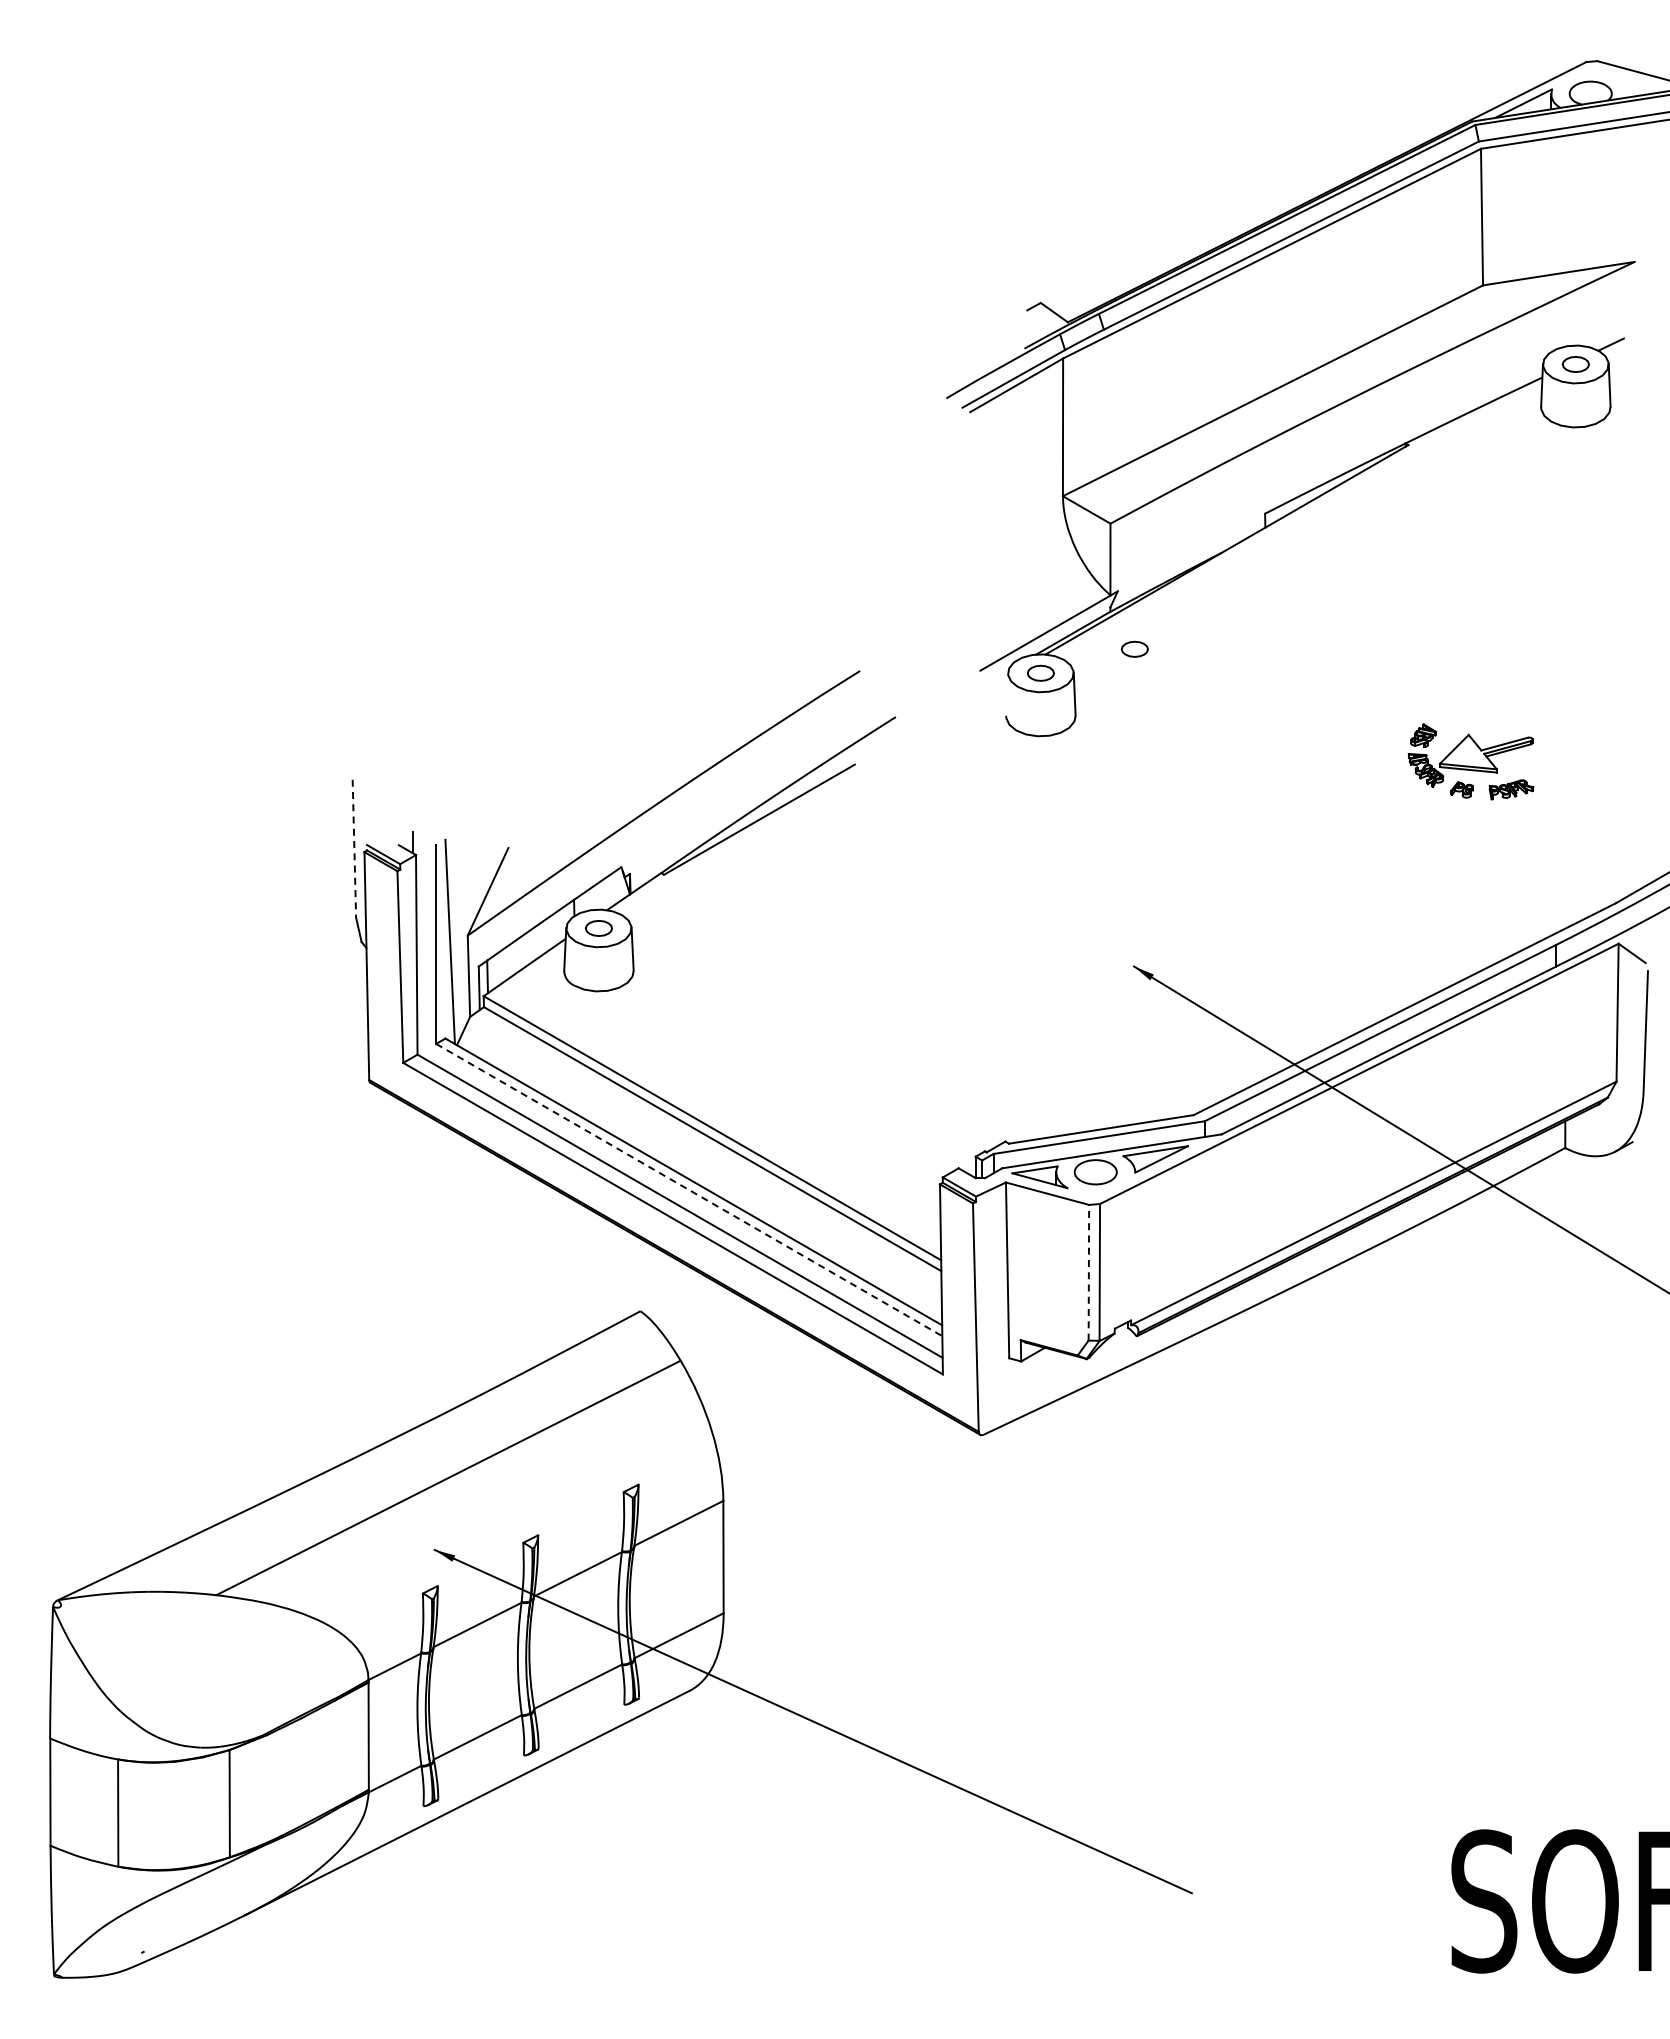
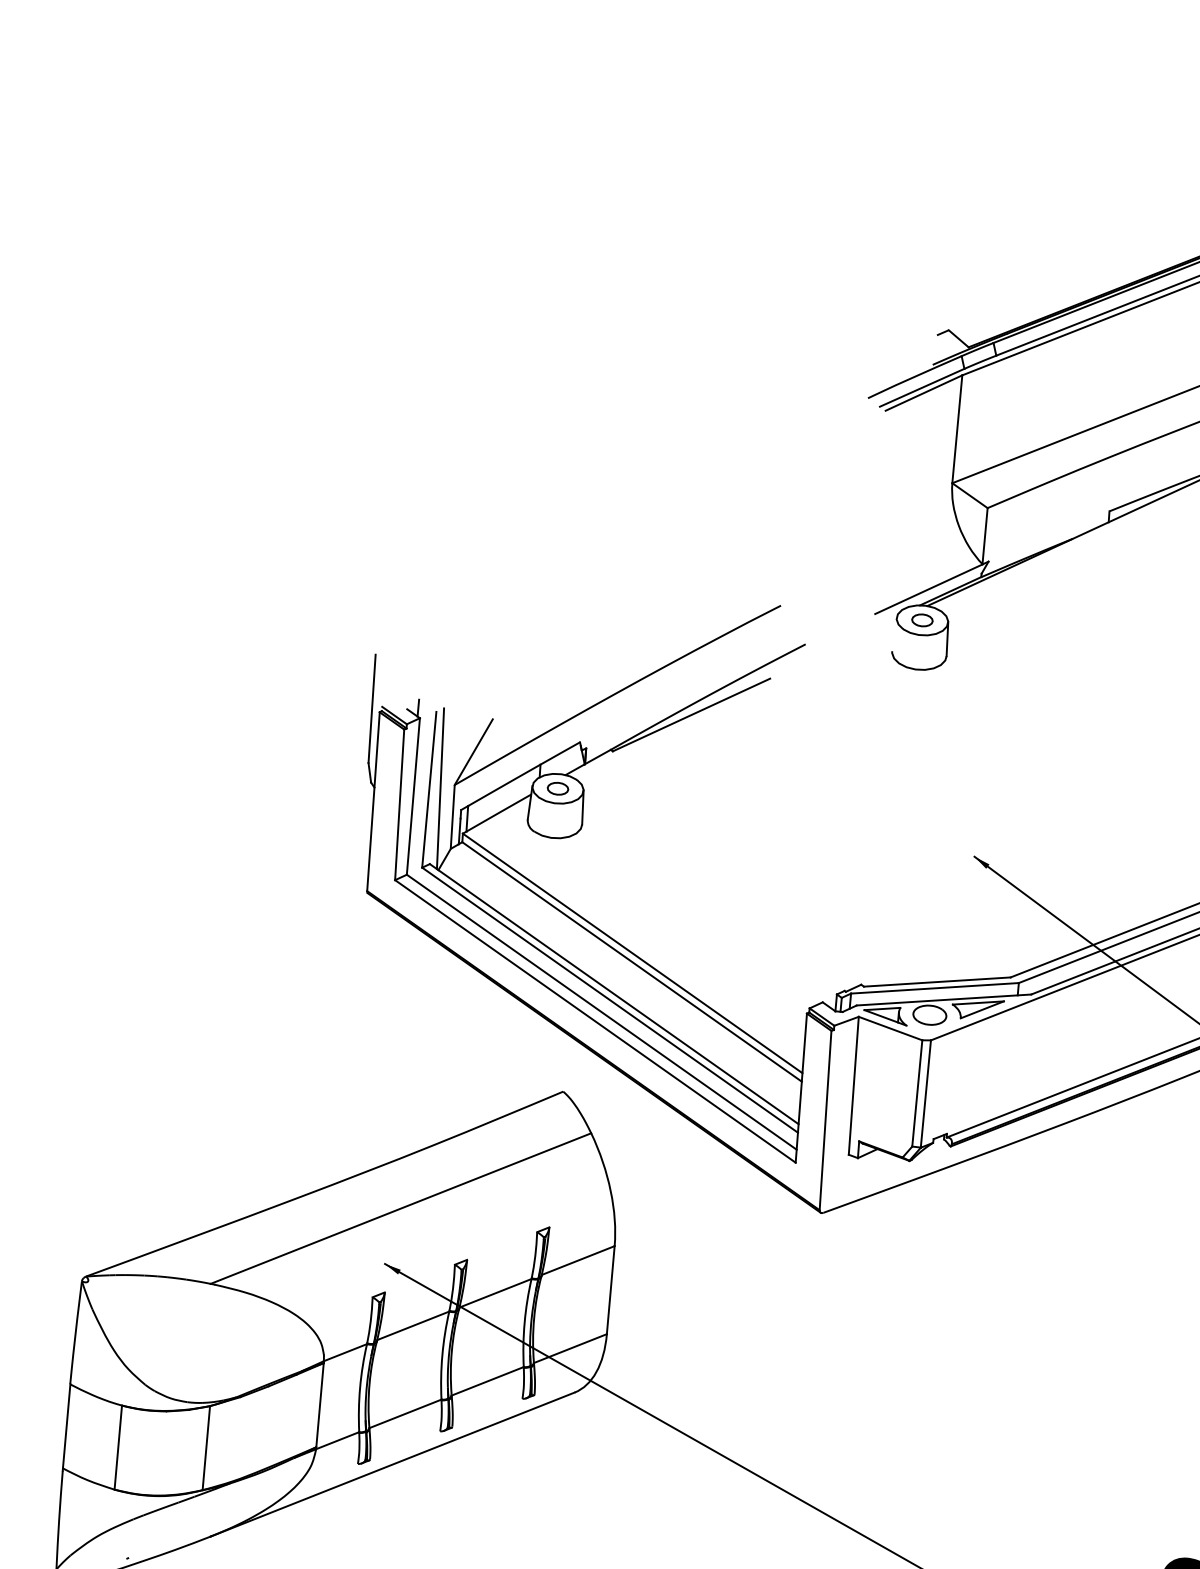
part: (1134, 648) -> (997, 607), removed
line: (354, 848) -> (372, 708), dashed -> solid
line: (689, 1190) -> (610, 1000), dashed -> solid
line: (1088, 1272) -> (917, 1093), dashed -> solid

